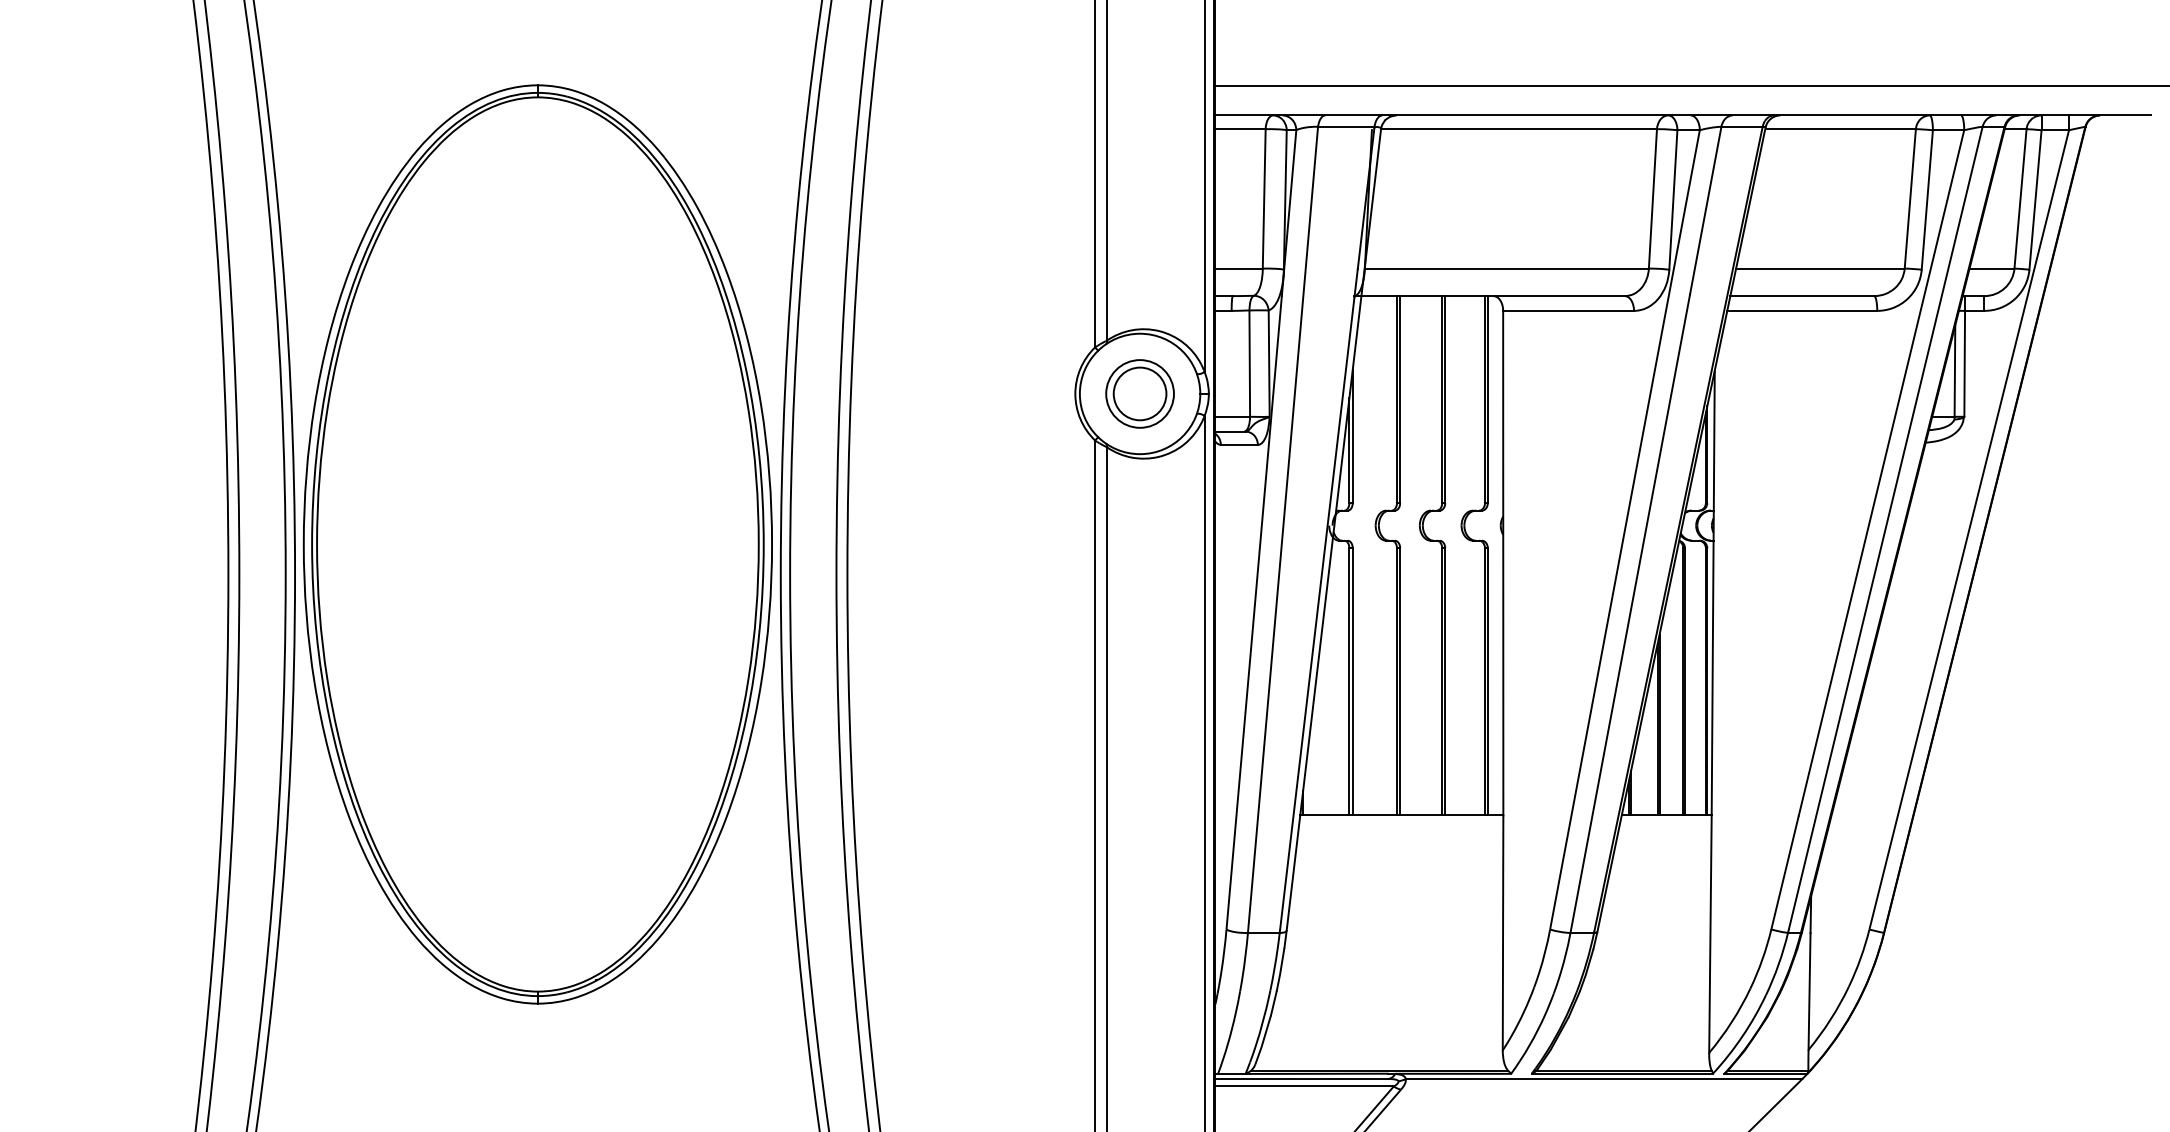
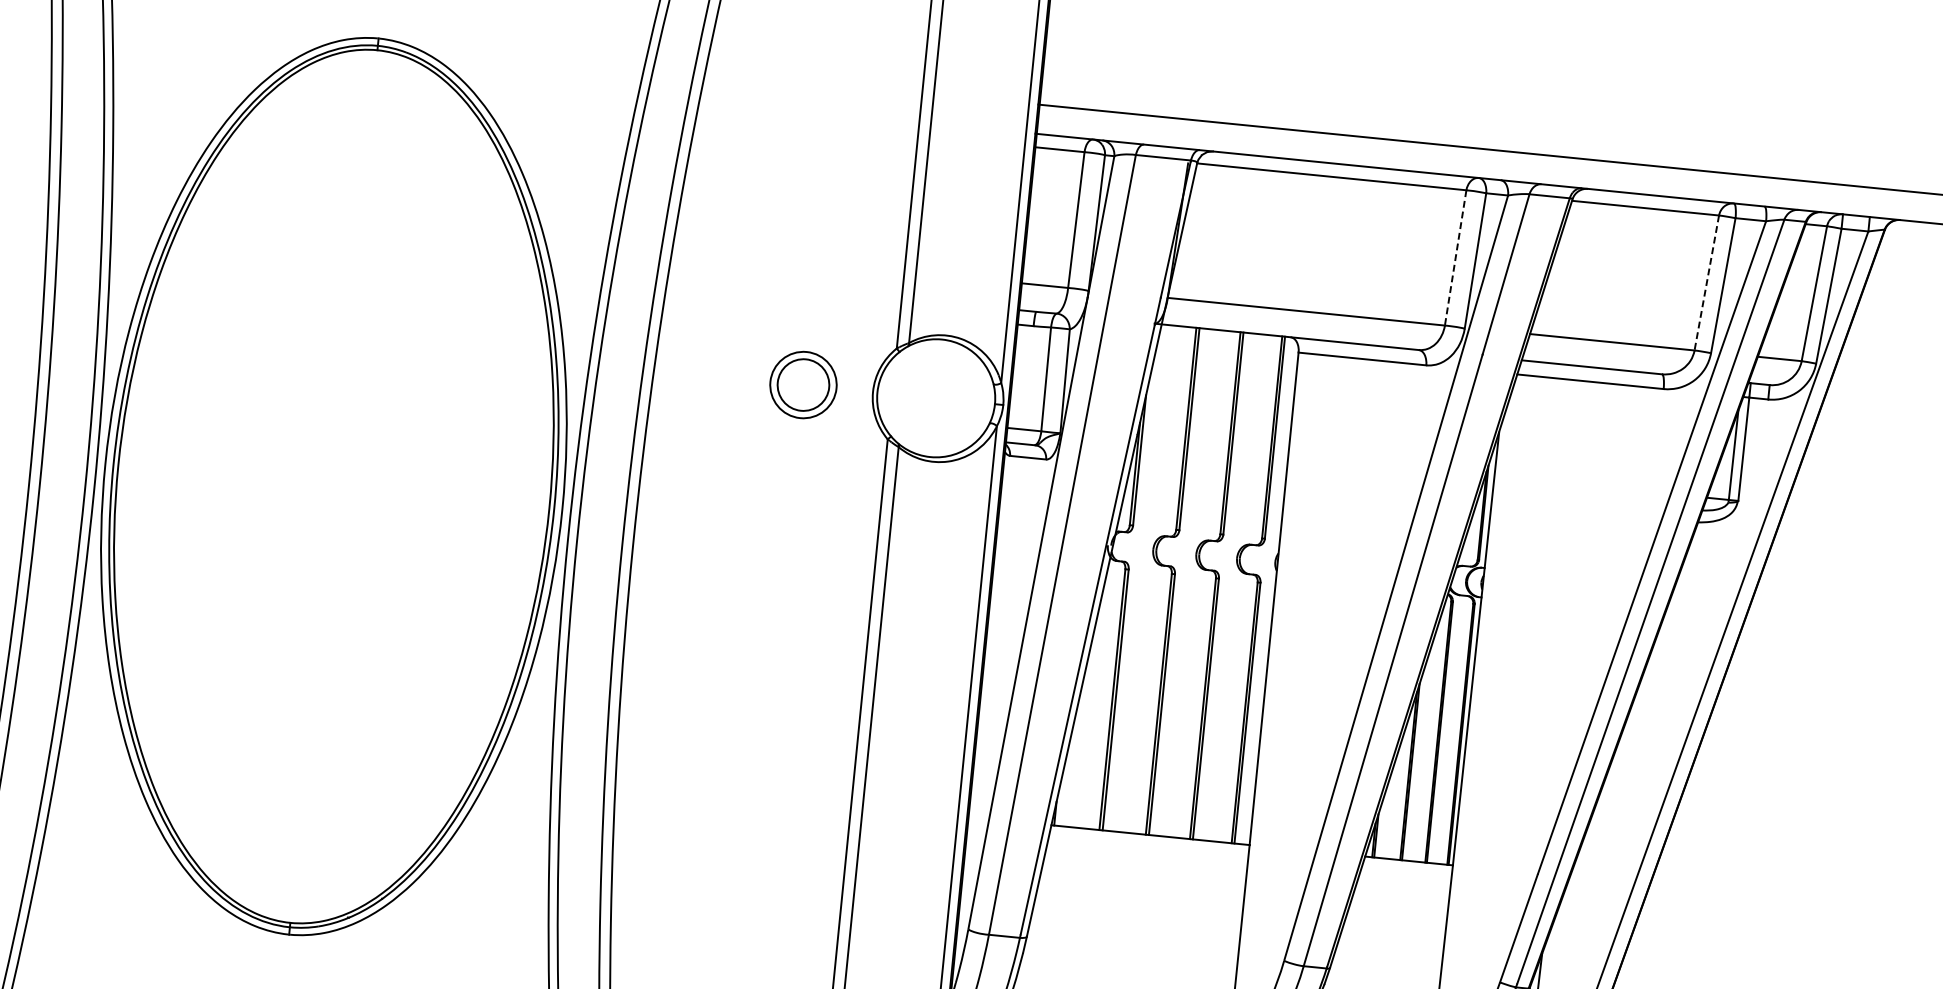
line: (1652, 198) -> (1455, 257), solid -> dashed
line: (1910, 198) -> (1707, 282), solid -> dashed
part: (1139, 393) -> (802, 384), moved

